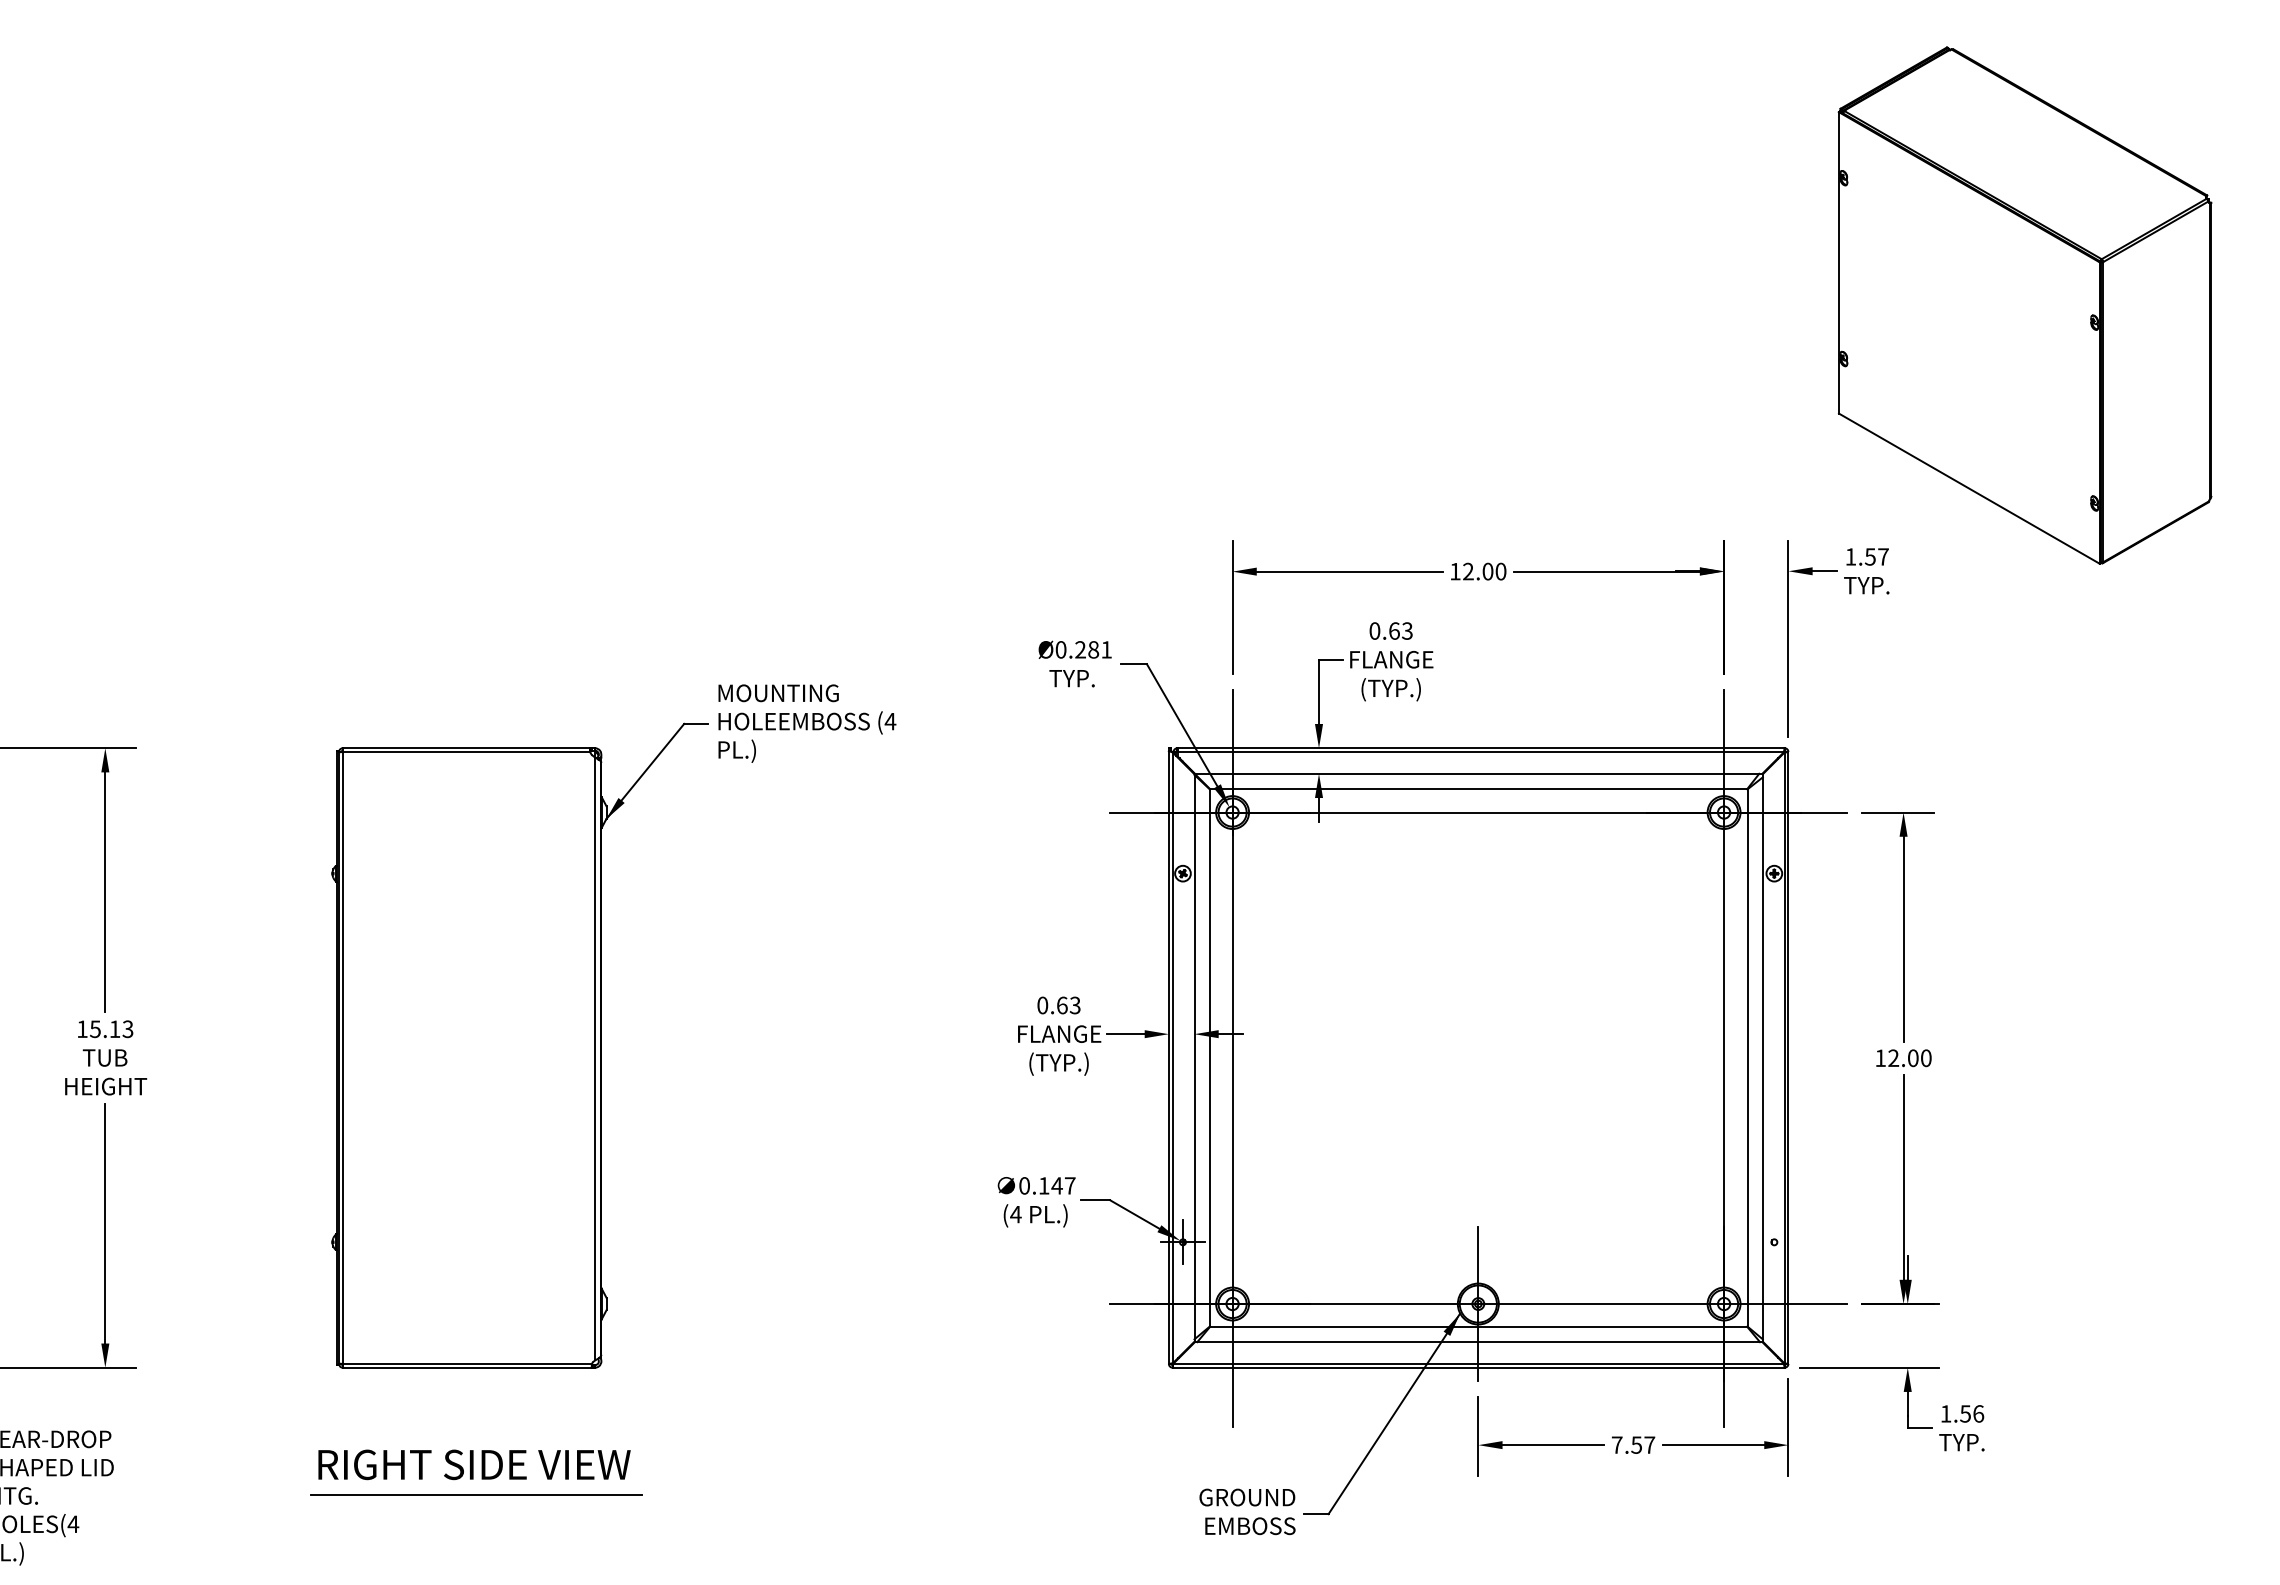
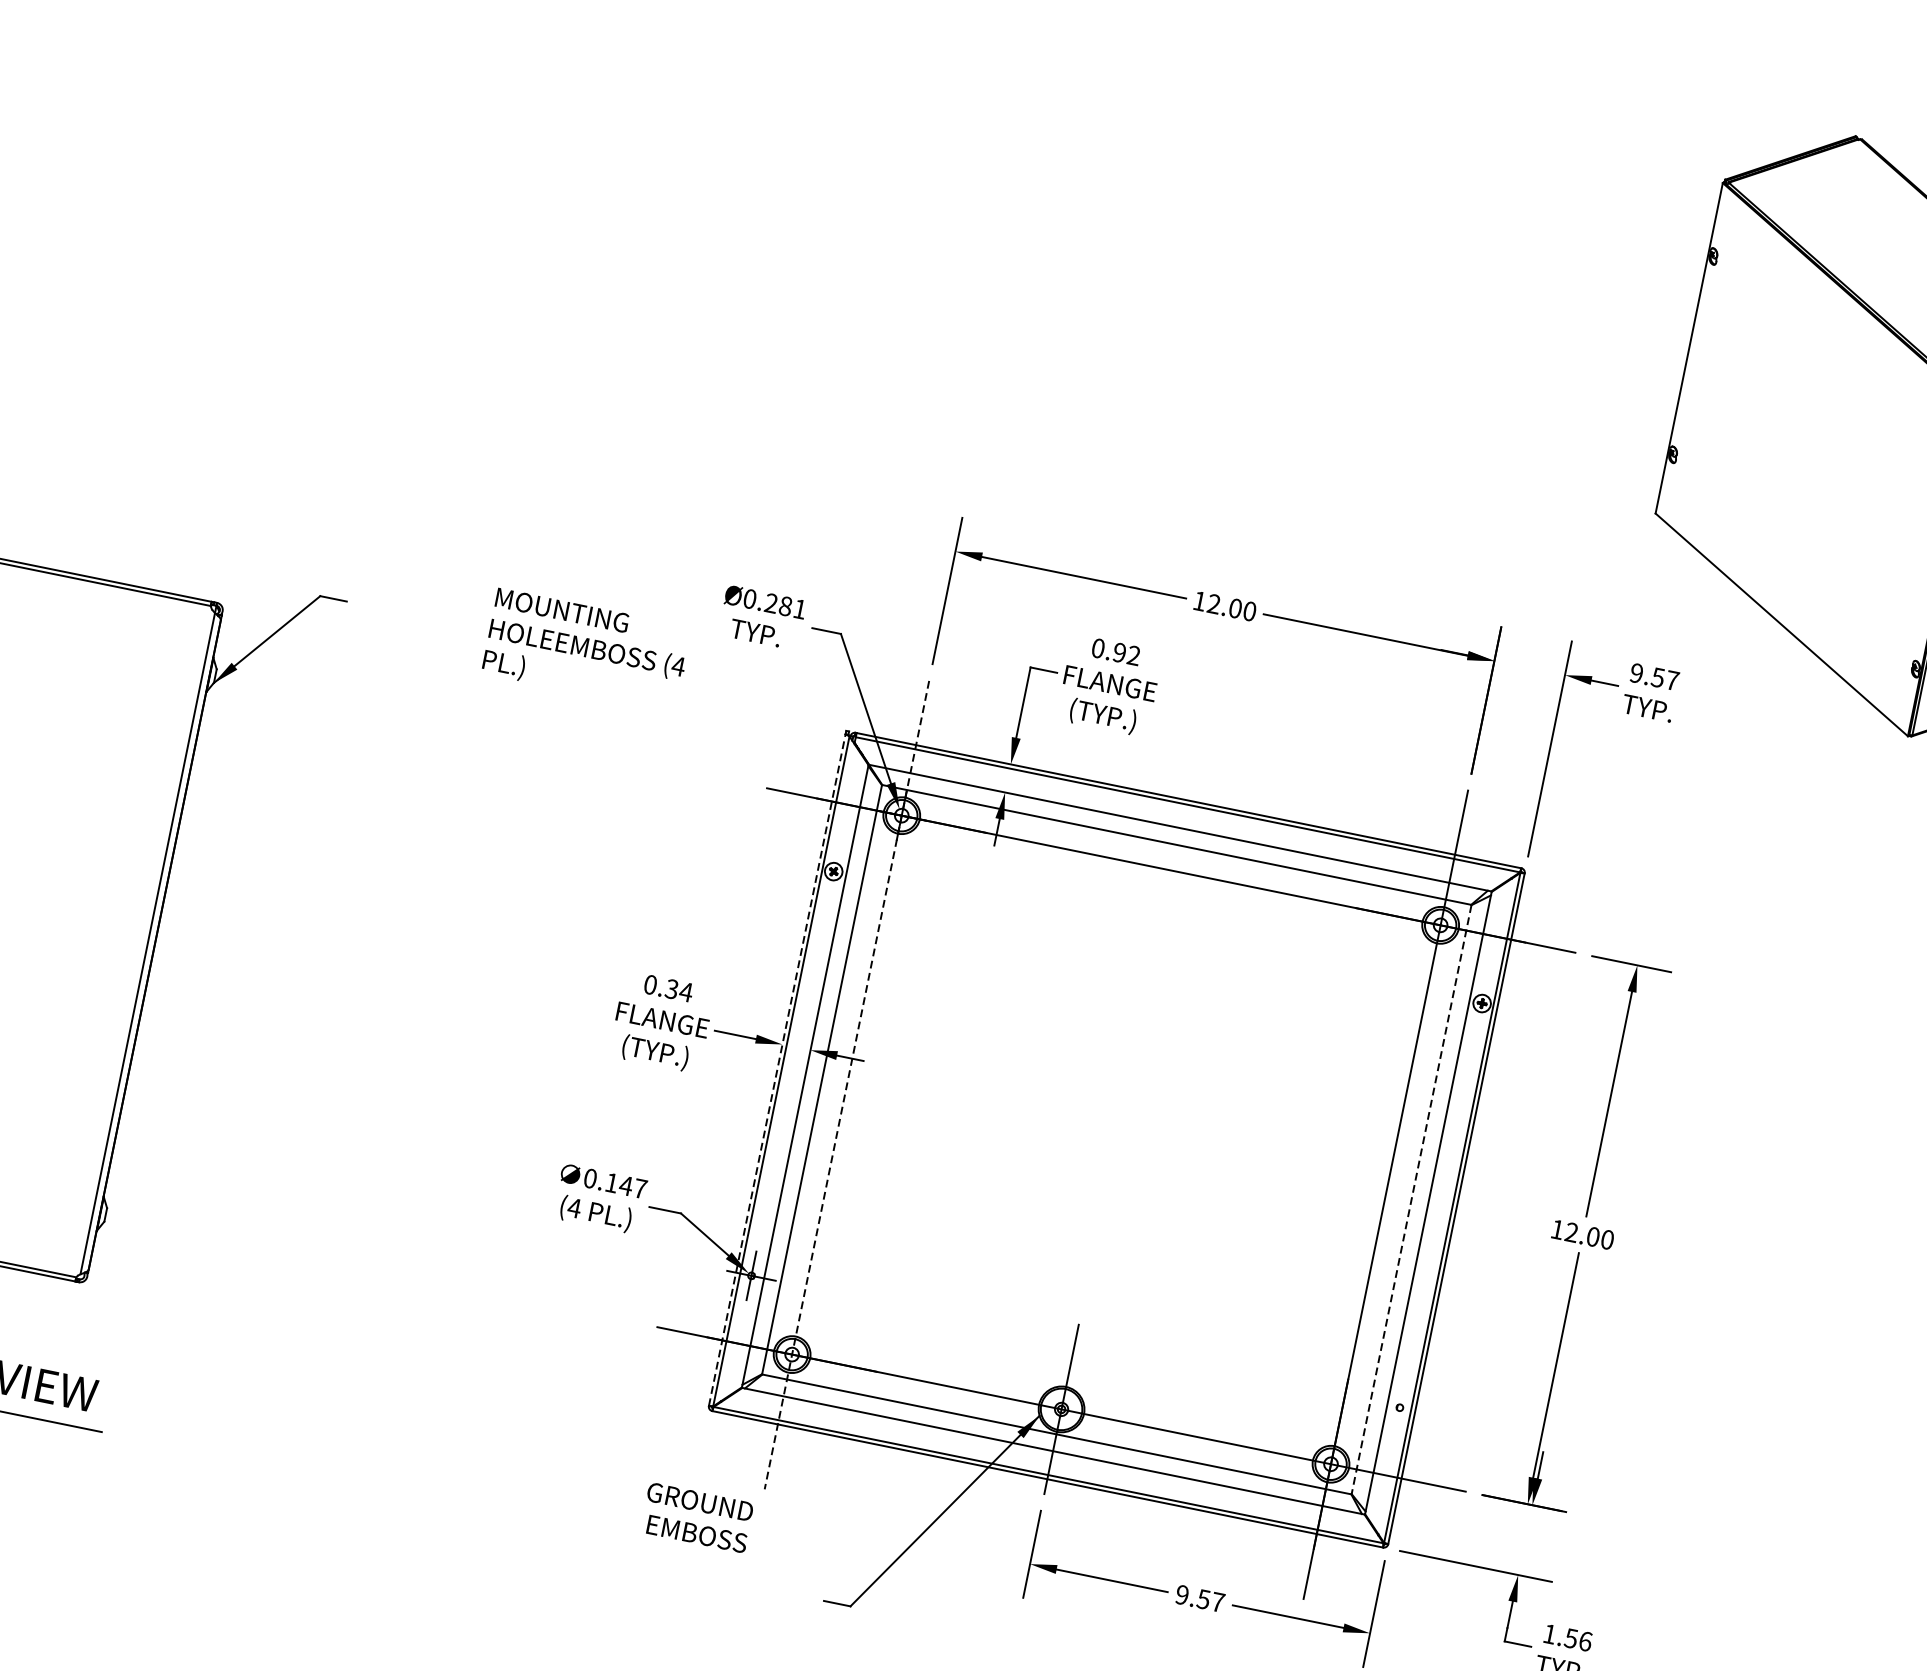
text: (1850, 556) -> (1636, 672), 1.57 -> 9.57
text: (1400, 630) -> (1126, 653), 0.63 -> 0.92
text: (807, 723) -> (587, 650), moved
text: (1068, 1005) -> (678, 990), 0.63 -> 0.34
line: (1168, 1057) -> (776, 1069), solid -> dashed
line: (1747, 1057) -> (1411, 1199), solid -> dashed
line: (1232, 1058) -> (846, 1085), solid -> dashed
text: (1616, 1444) -> (1181, 1594), 7.57 -> 9.57
text: (1247, 1511) -> (697, 1517), moved

